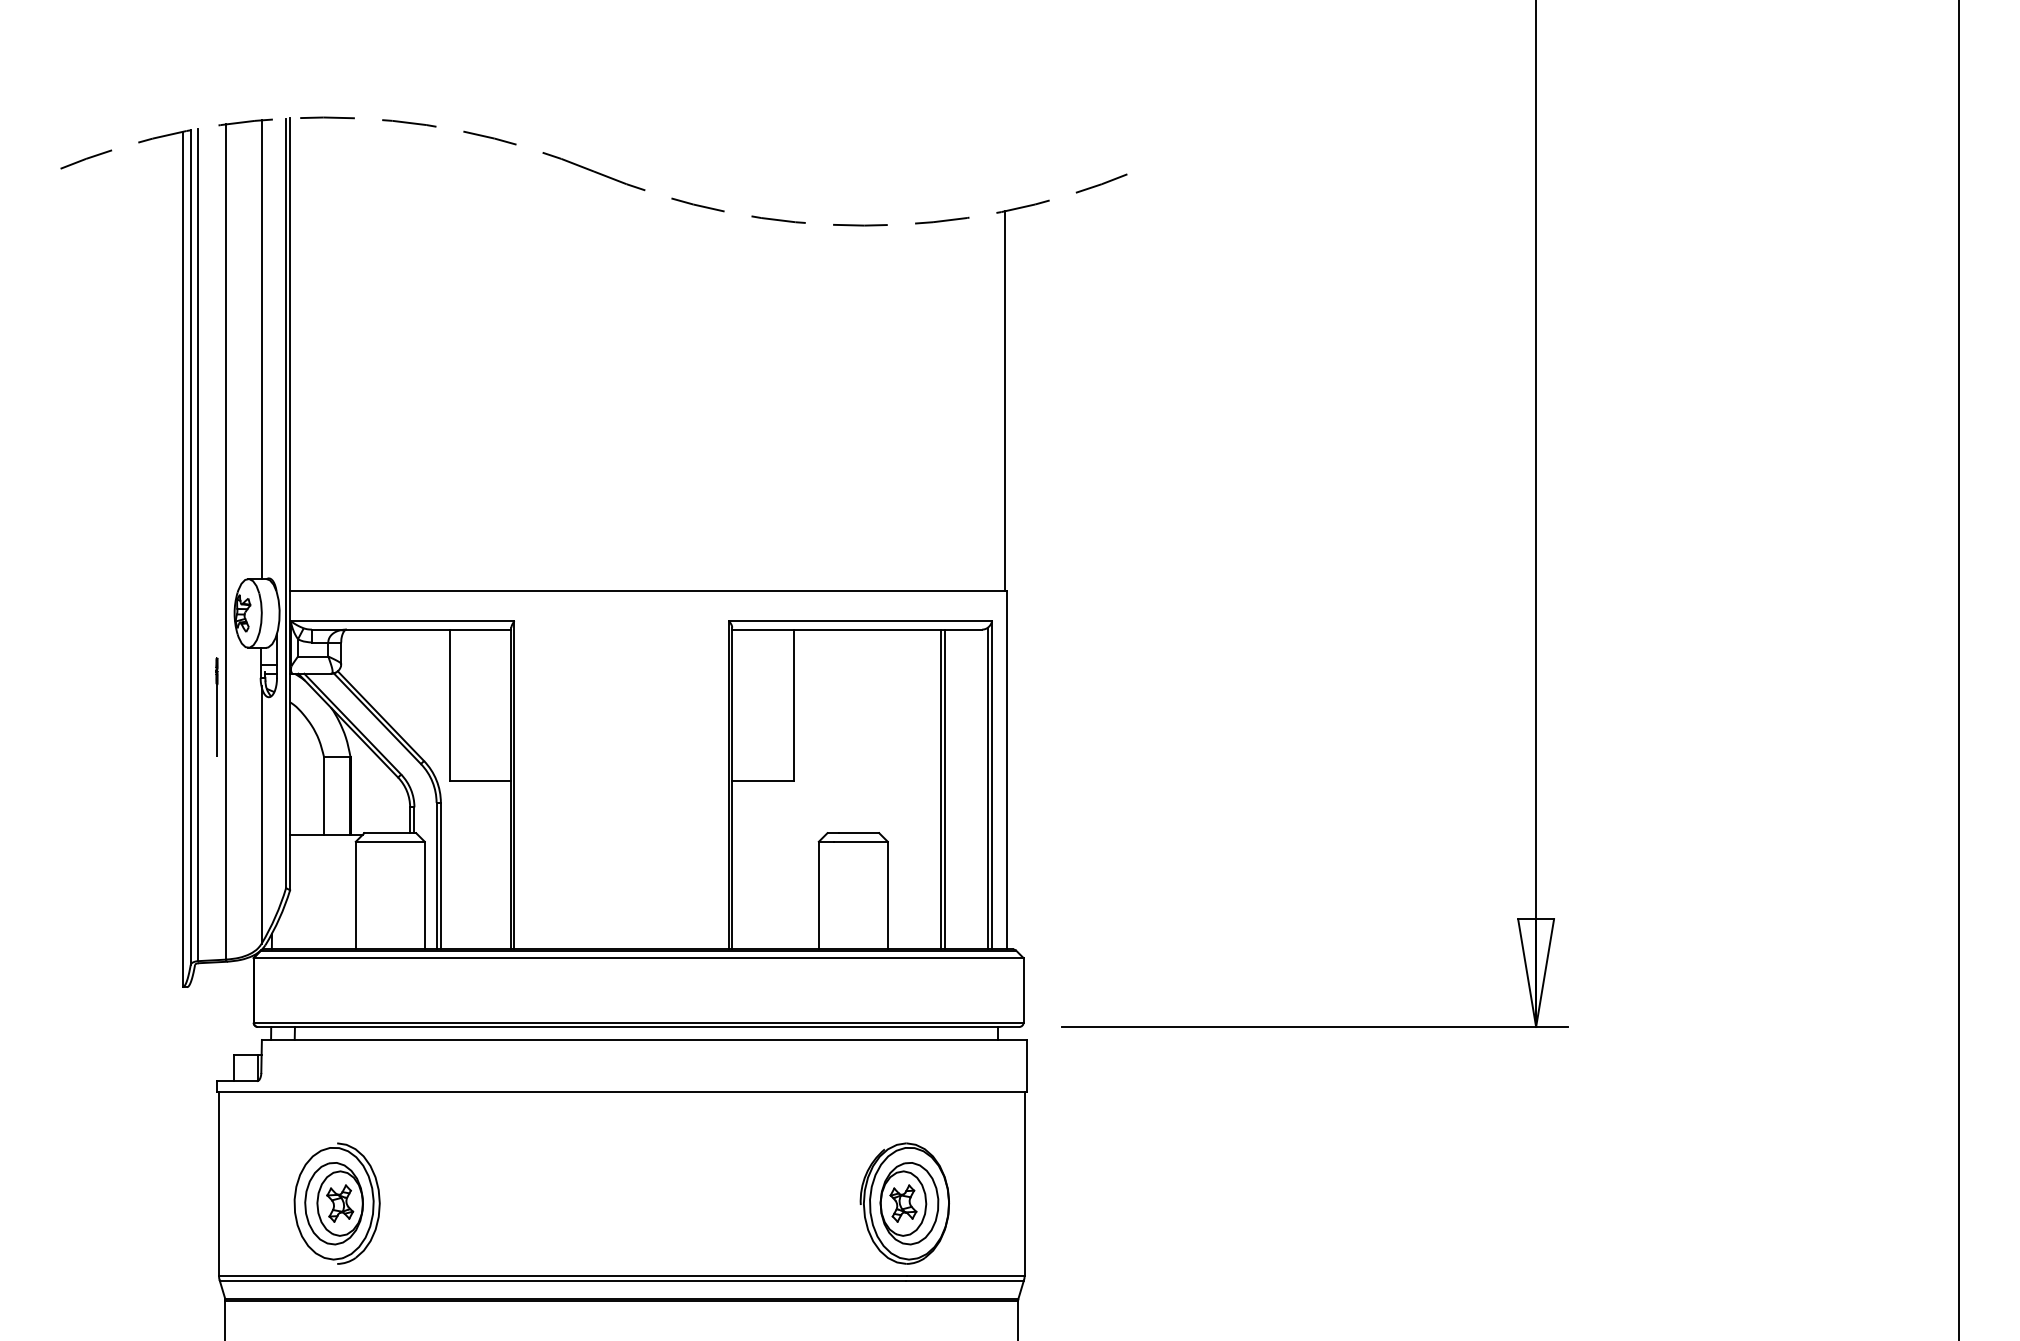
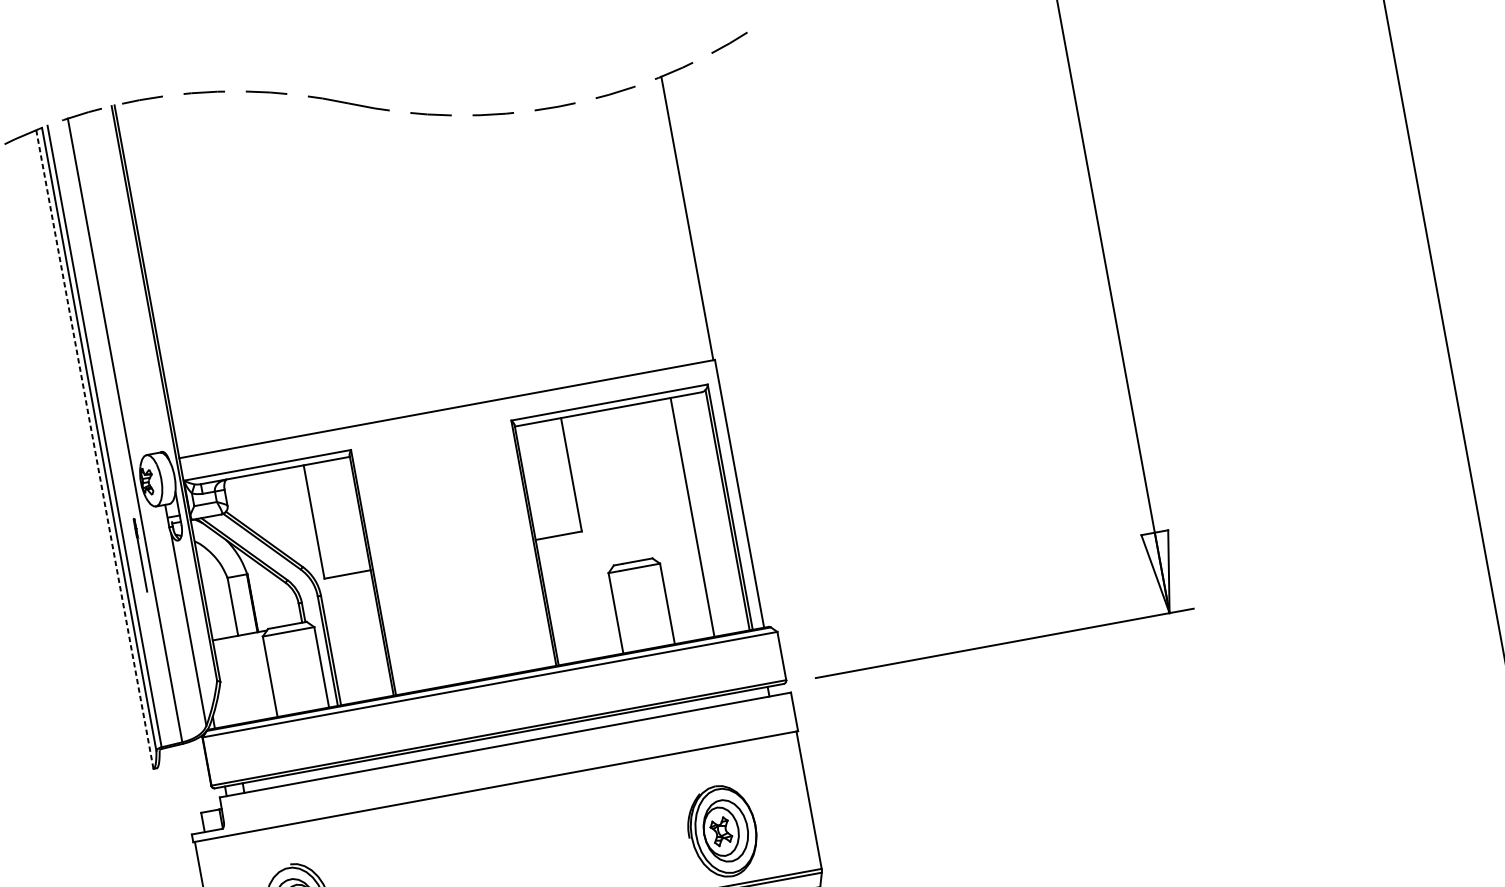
line: (261, 349) -> (124, 281), removed
line: (182, 559) -> (94, 449), solid -> dashed
line: (945, 789) -> (695, 516), removed

